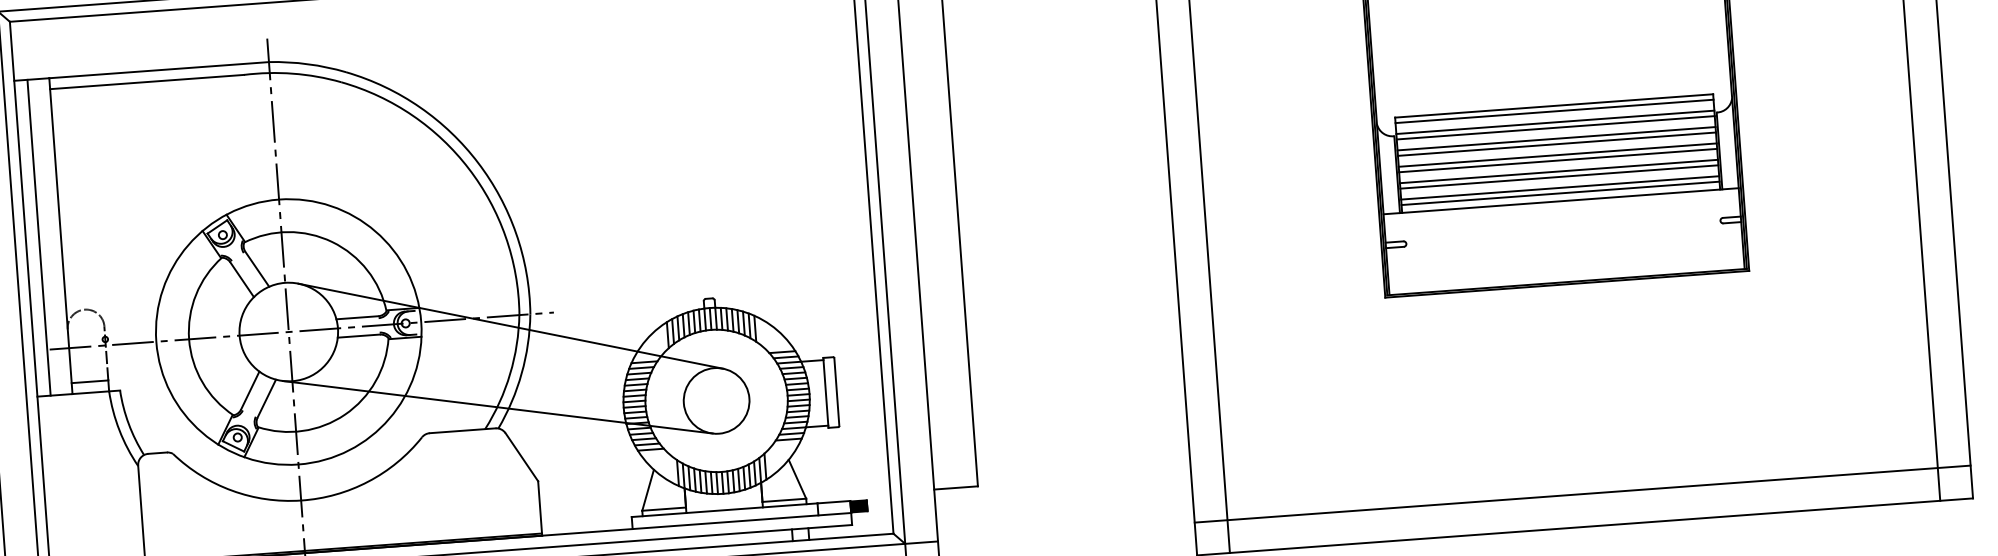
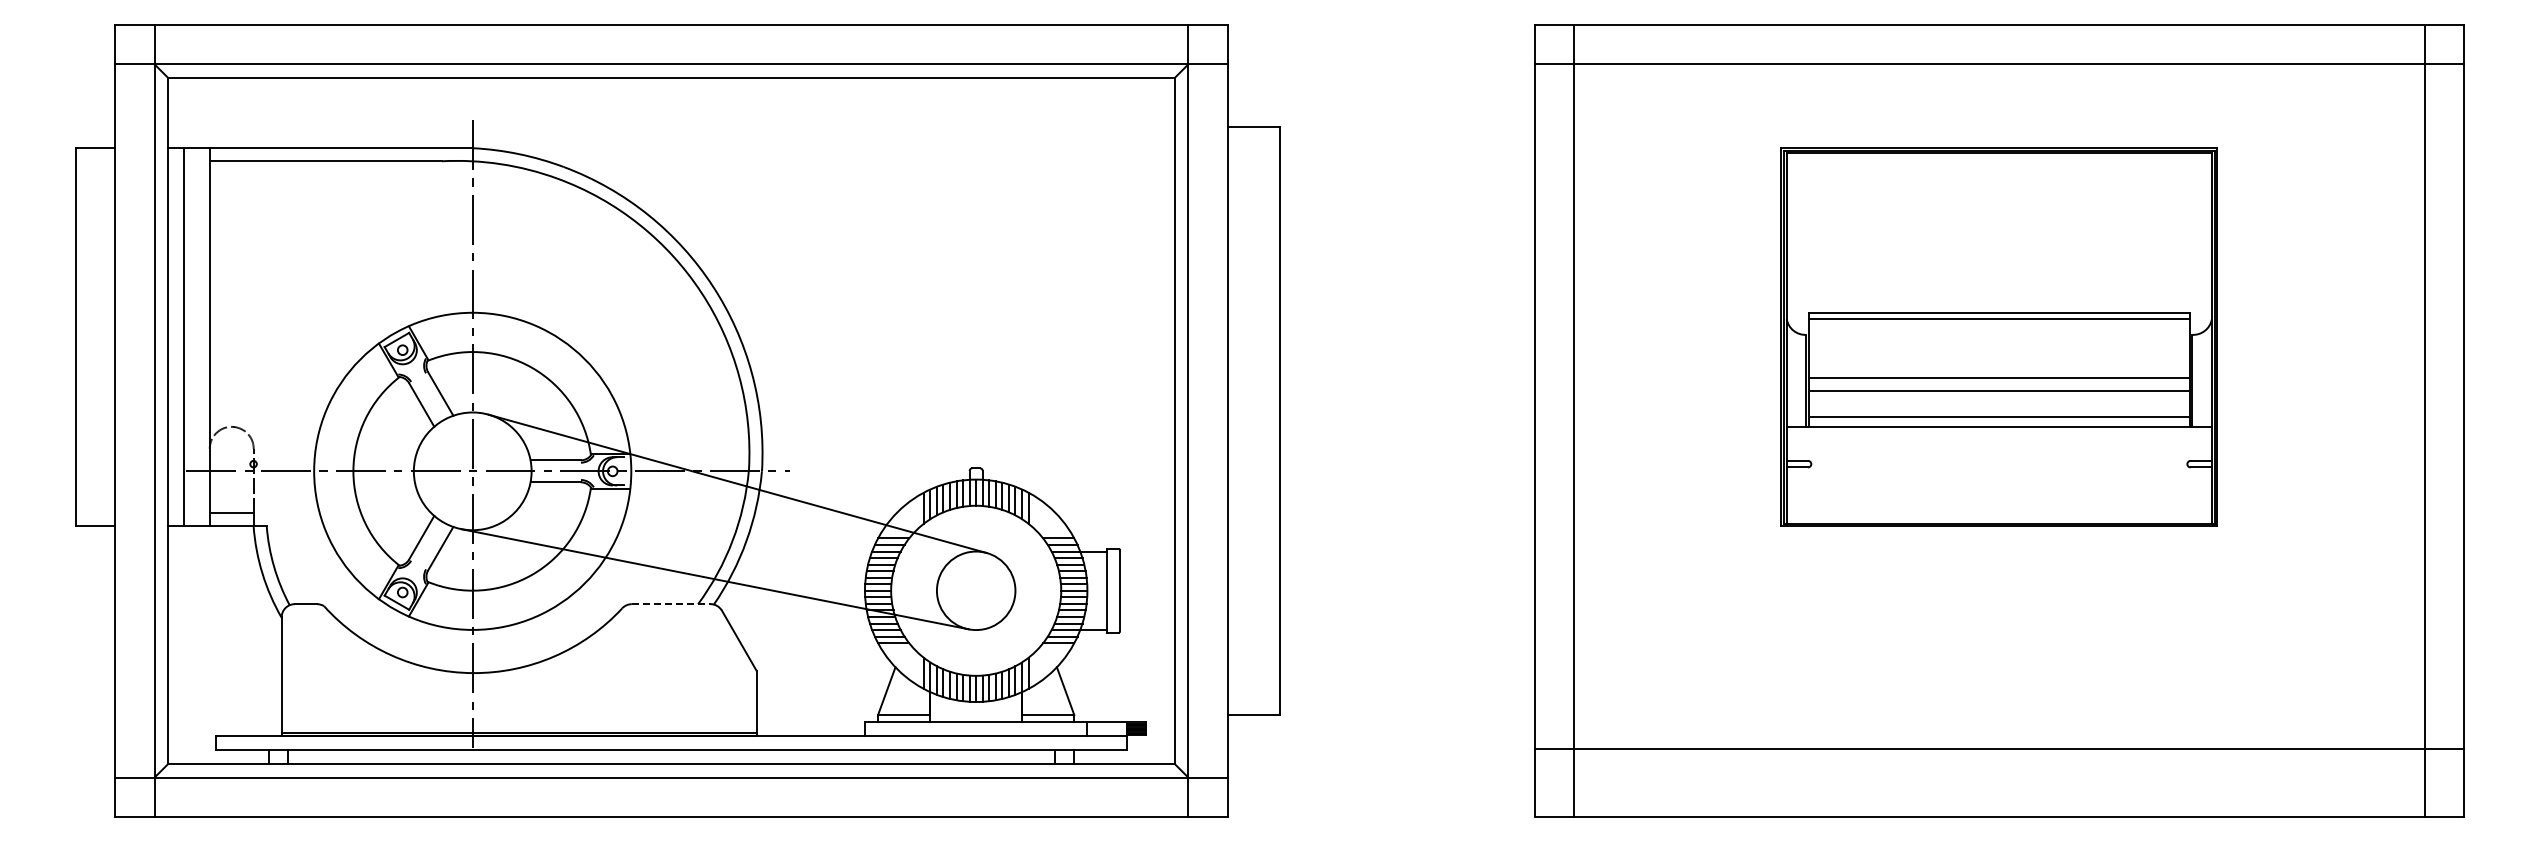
line: (1554, 122) -> (1998, 332), removed
line: (1555, 127) -> (1998, 338), removed
line: (1555, 139) -> (1998, 352), removed
line: (1556, 144) -> (1998, 358), removed
line: (1557, 155) -> (1998, 371), removed
line: (1558, 176) -> (1998, 397), removed
line: (1559, 187) -> (1998, 410), removed
line: (462, 431) -> (671, 604), solid -> dashed
line: (1581, 494) -> (1998, 748), moved

